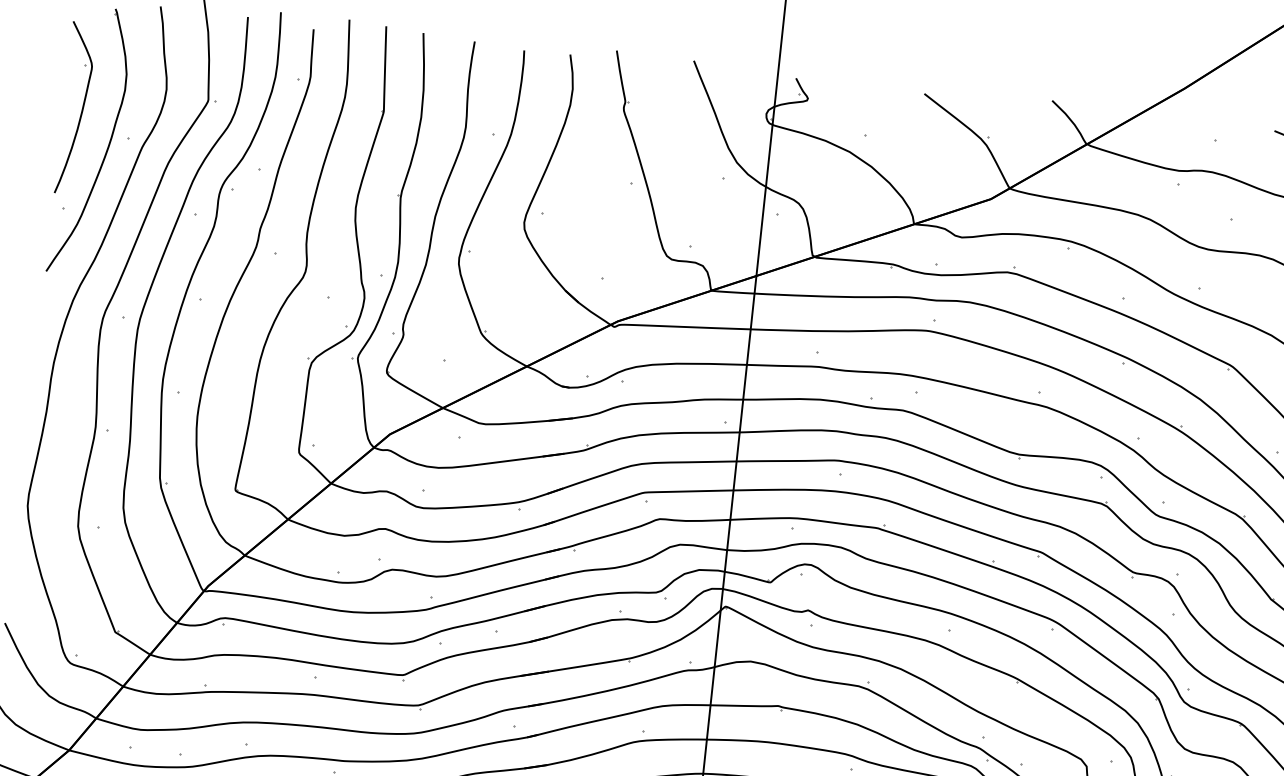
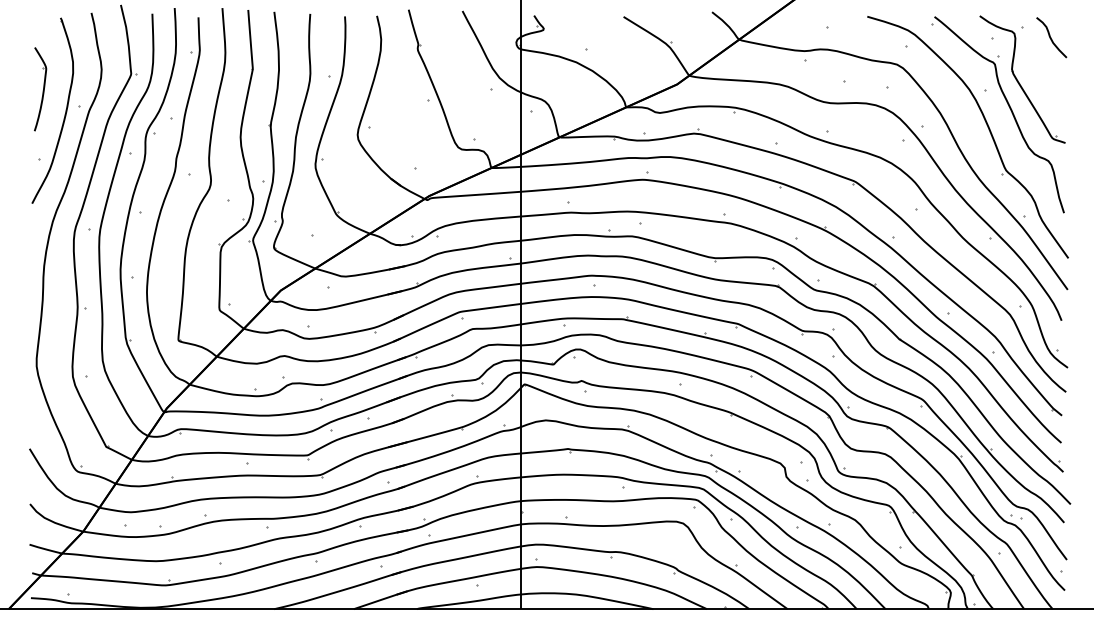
part: (75, 108) -> (40, 89), size x0.7

